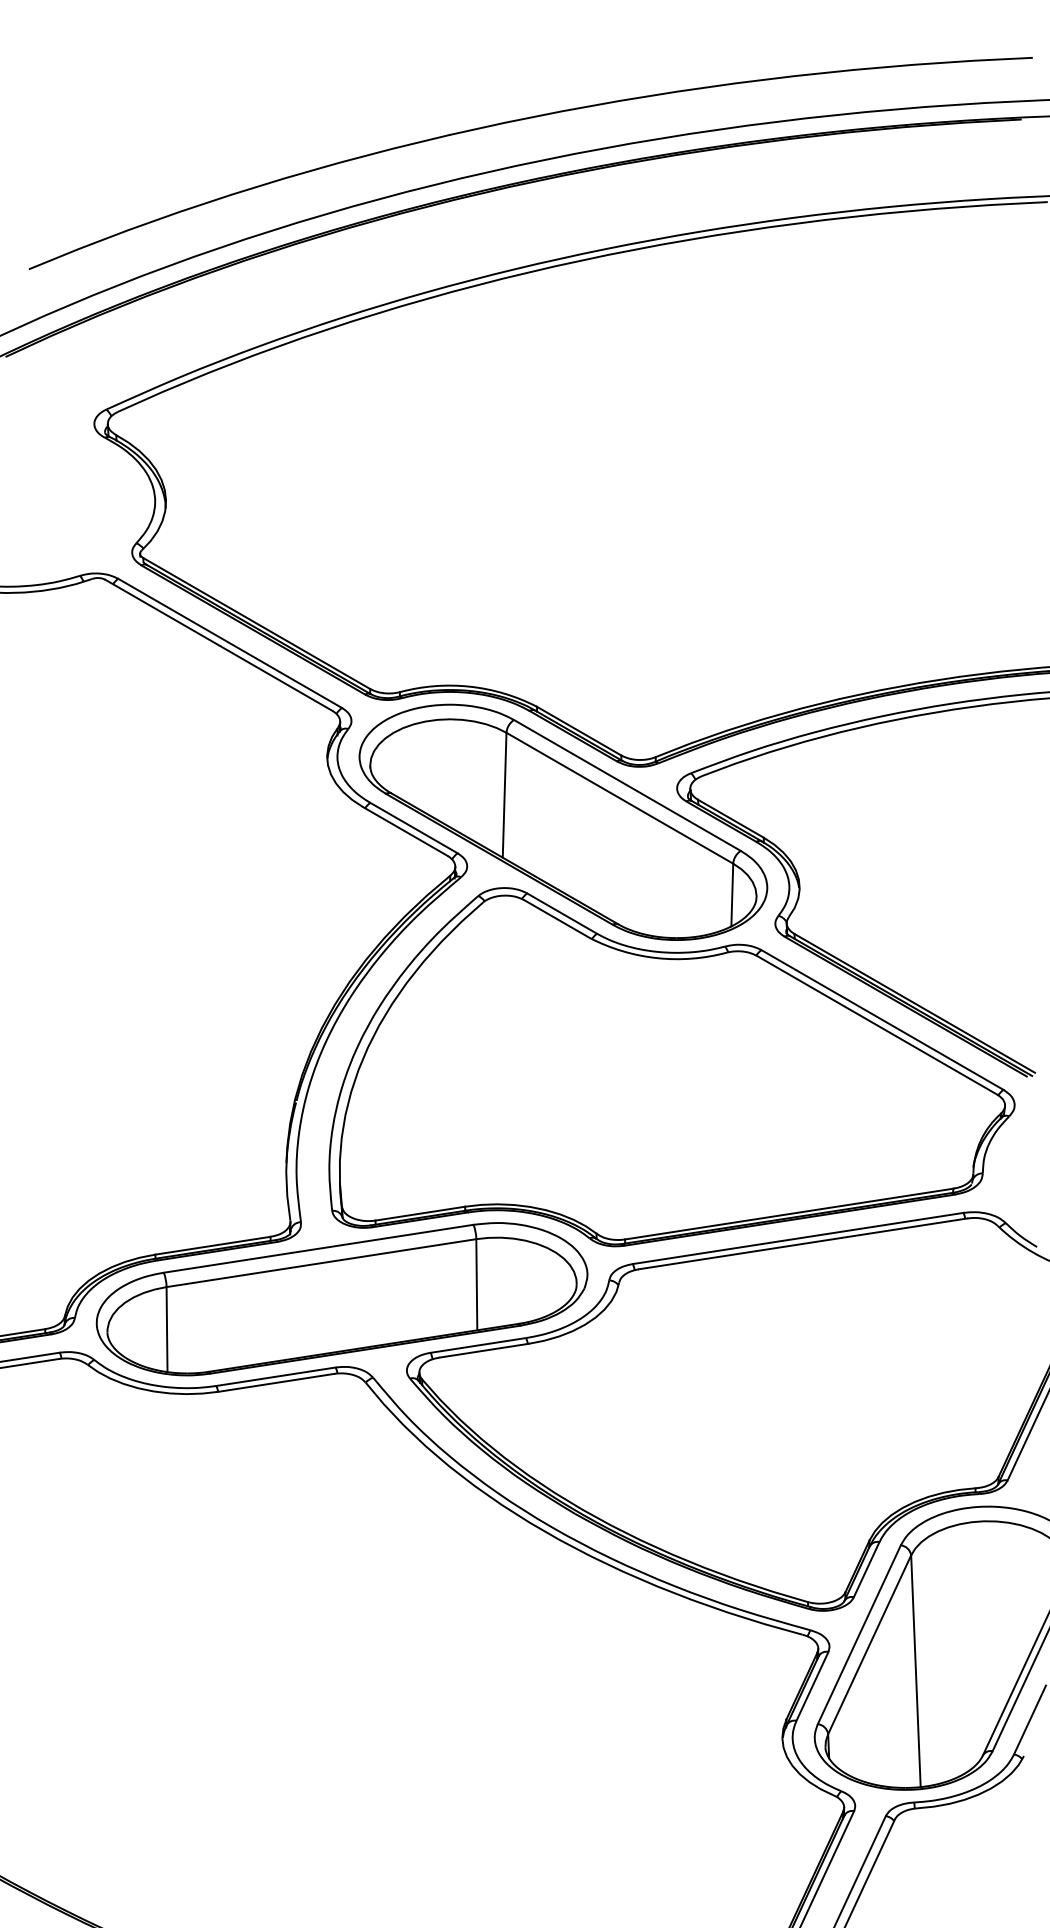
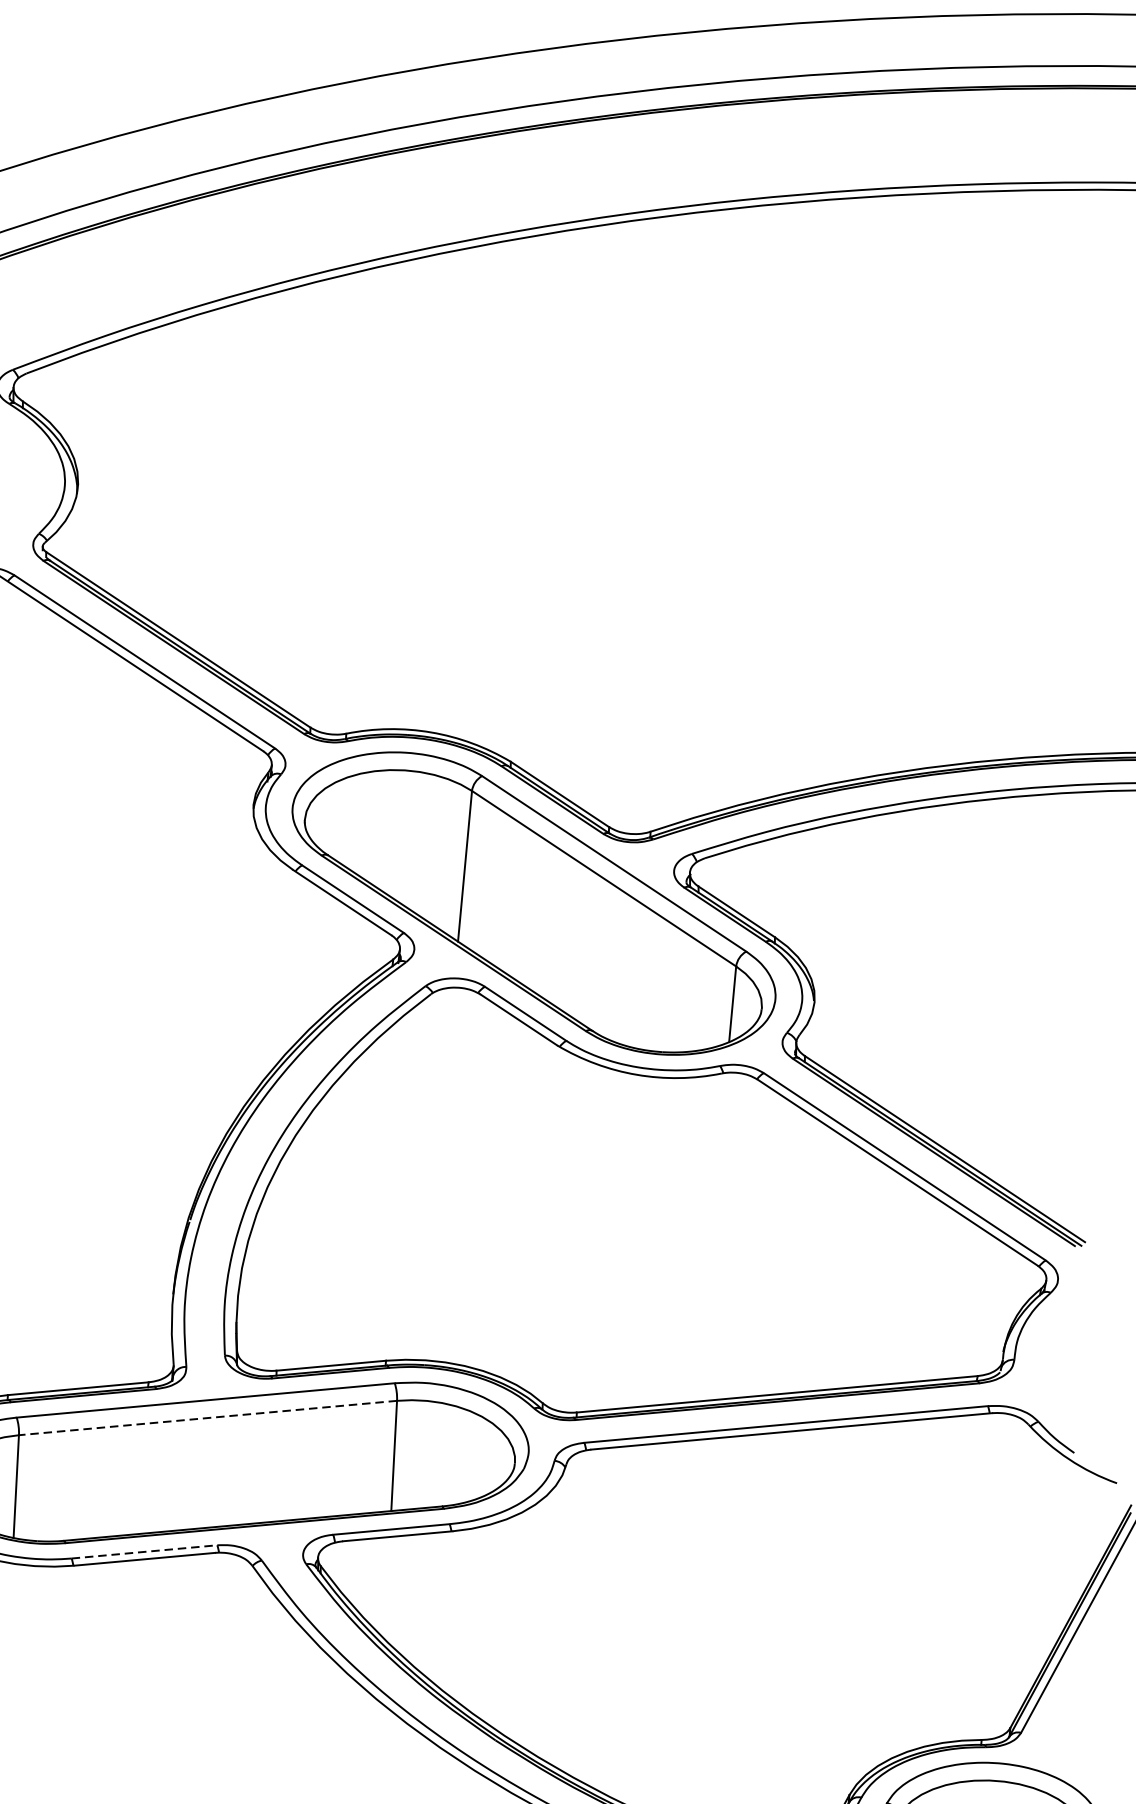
line: (321, 1263) -> (208, 1418), solid -> dashed
line: (276, 1376) -> (145, 1551), solid -> dashed

